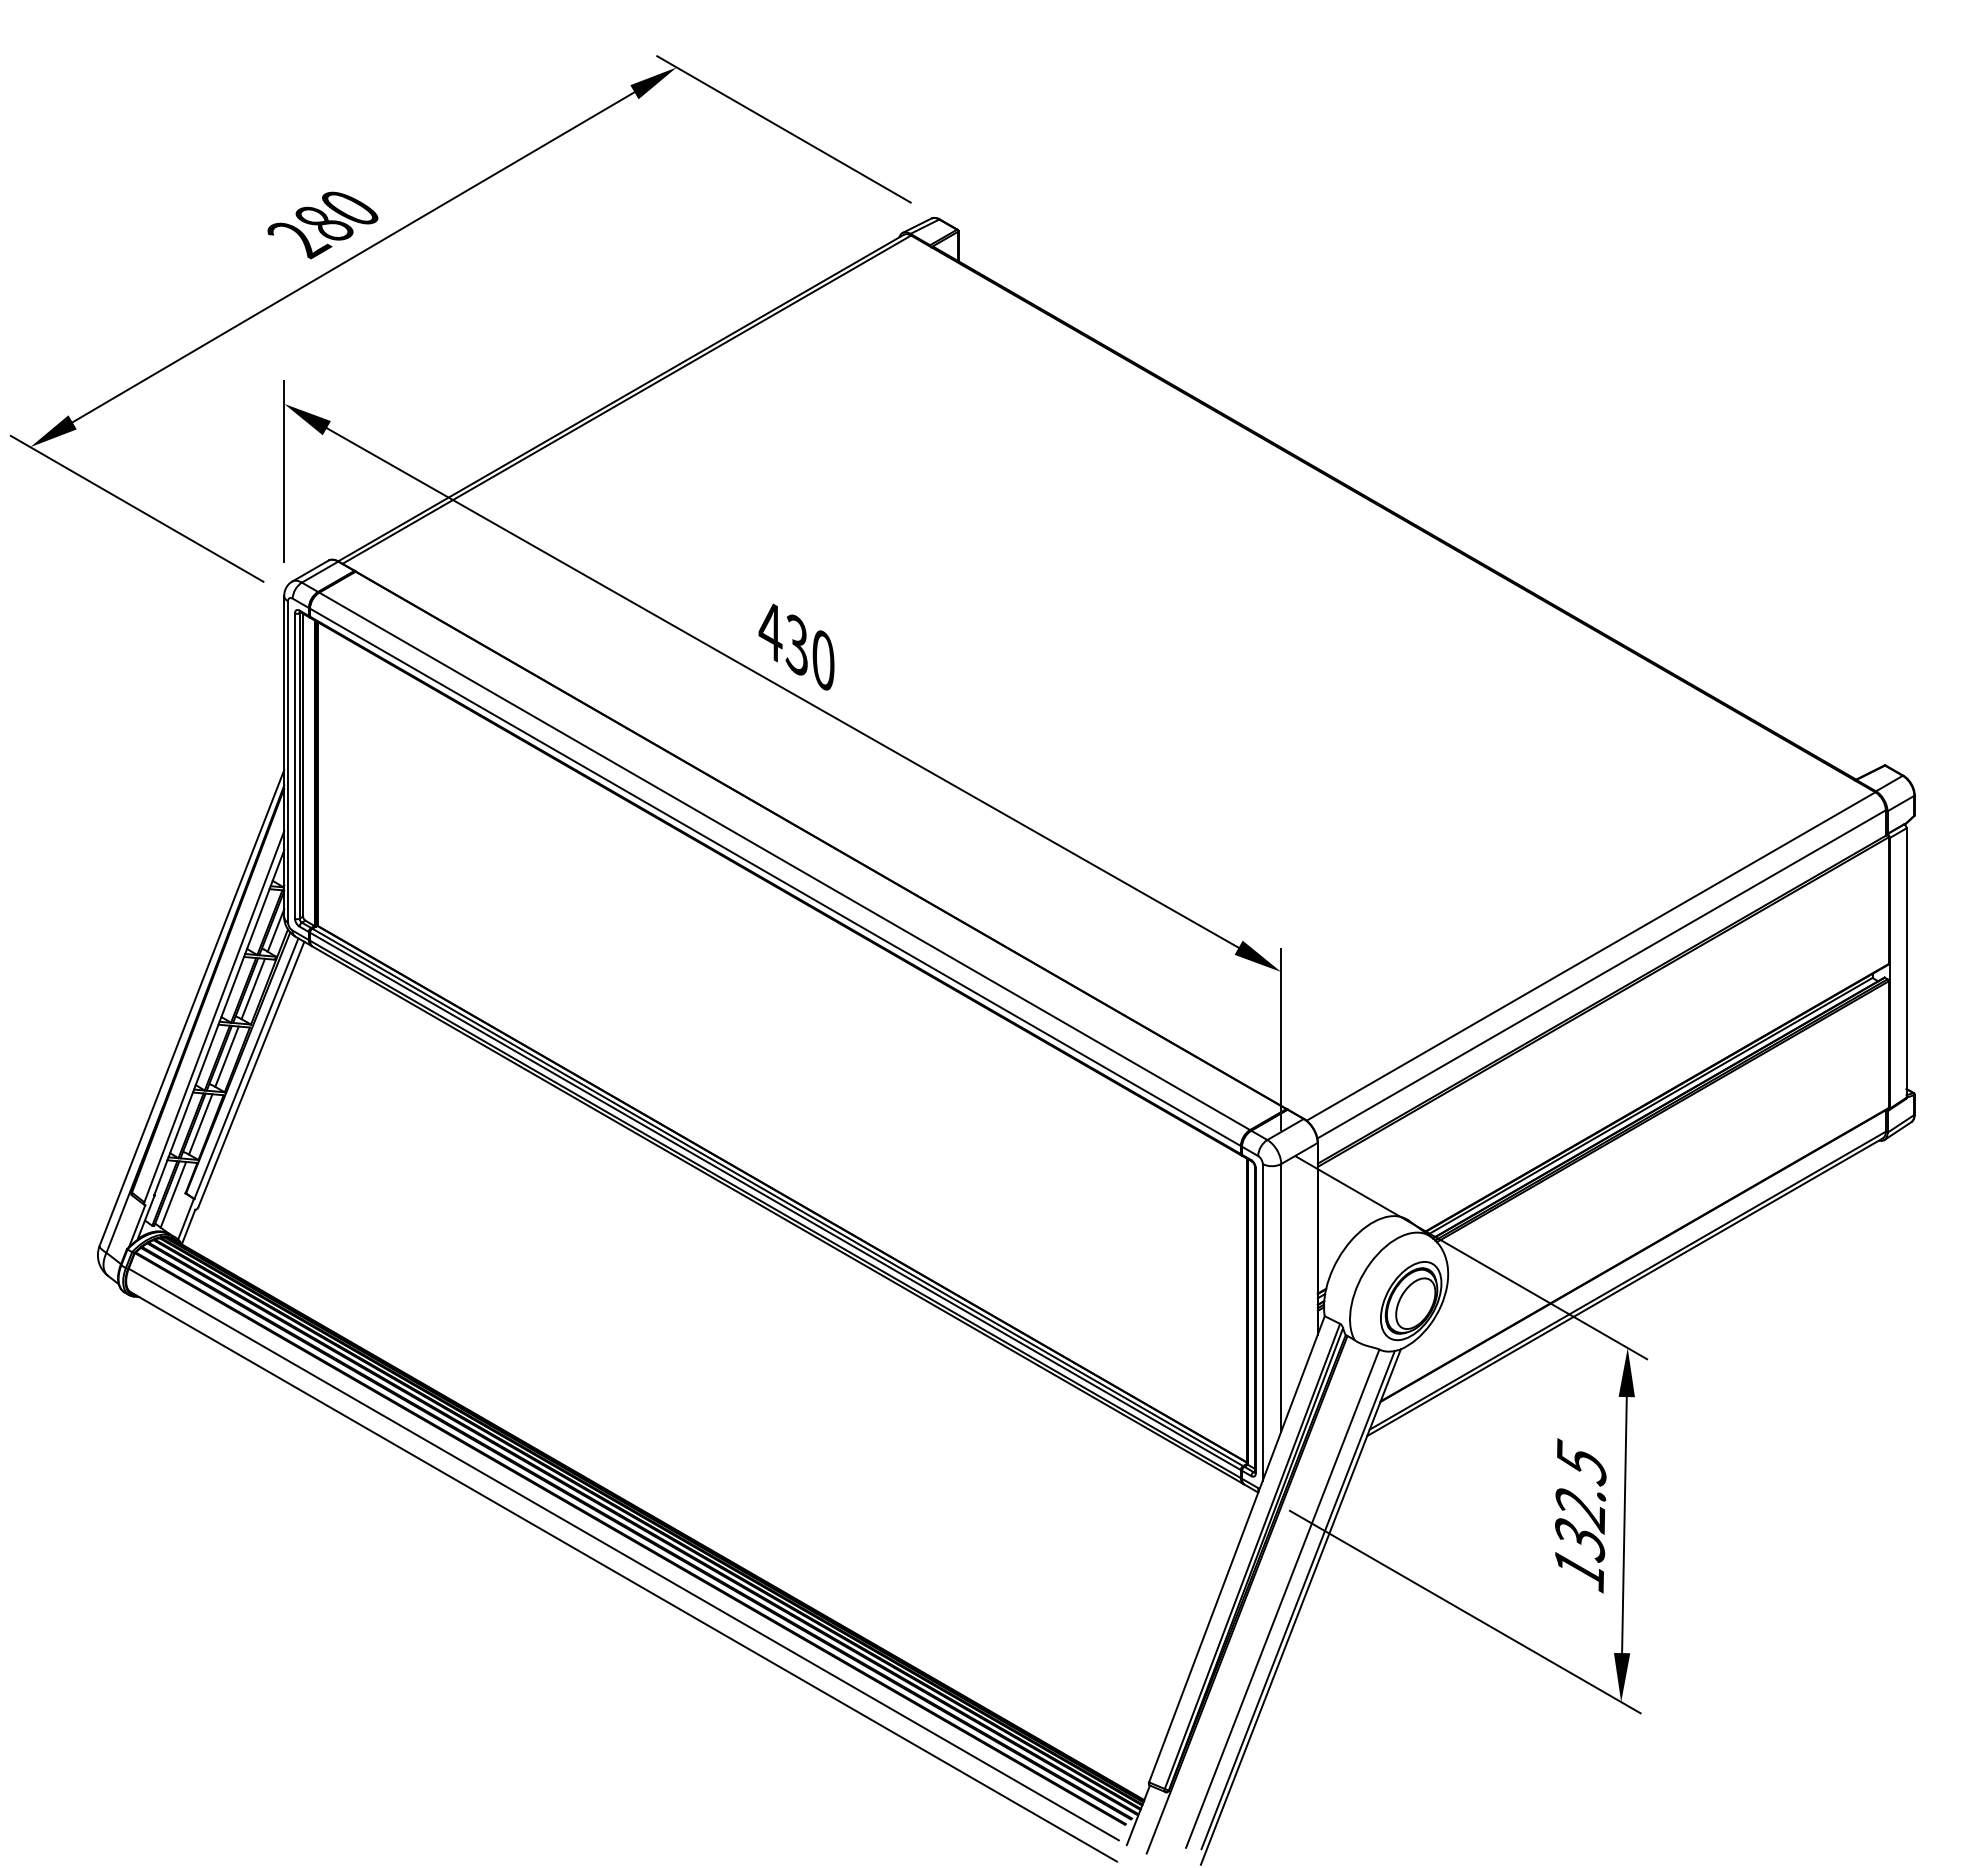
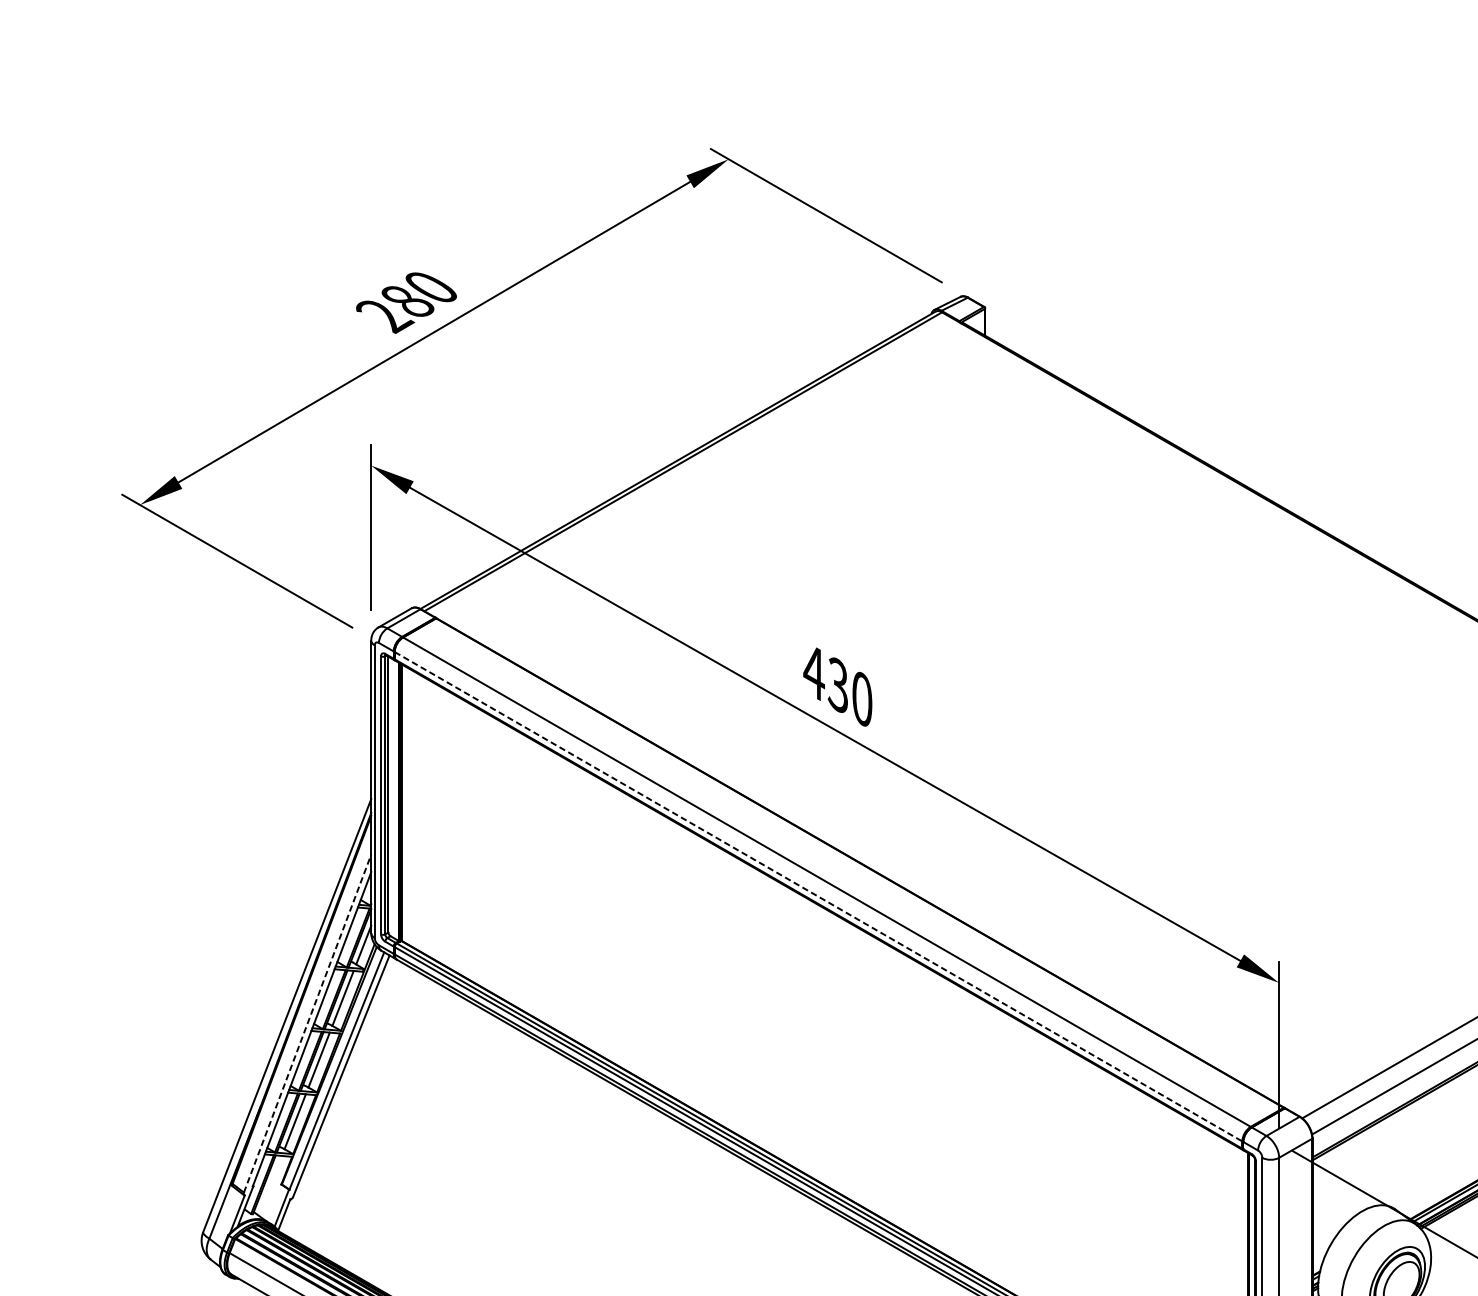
line: (775, 877) -> (818, 896), solid -> dashed
line: (214, 1016) -> (307, 1023), solid -> dashed
line: (173, 1194) -> (270, 1185), removed

